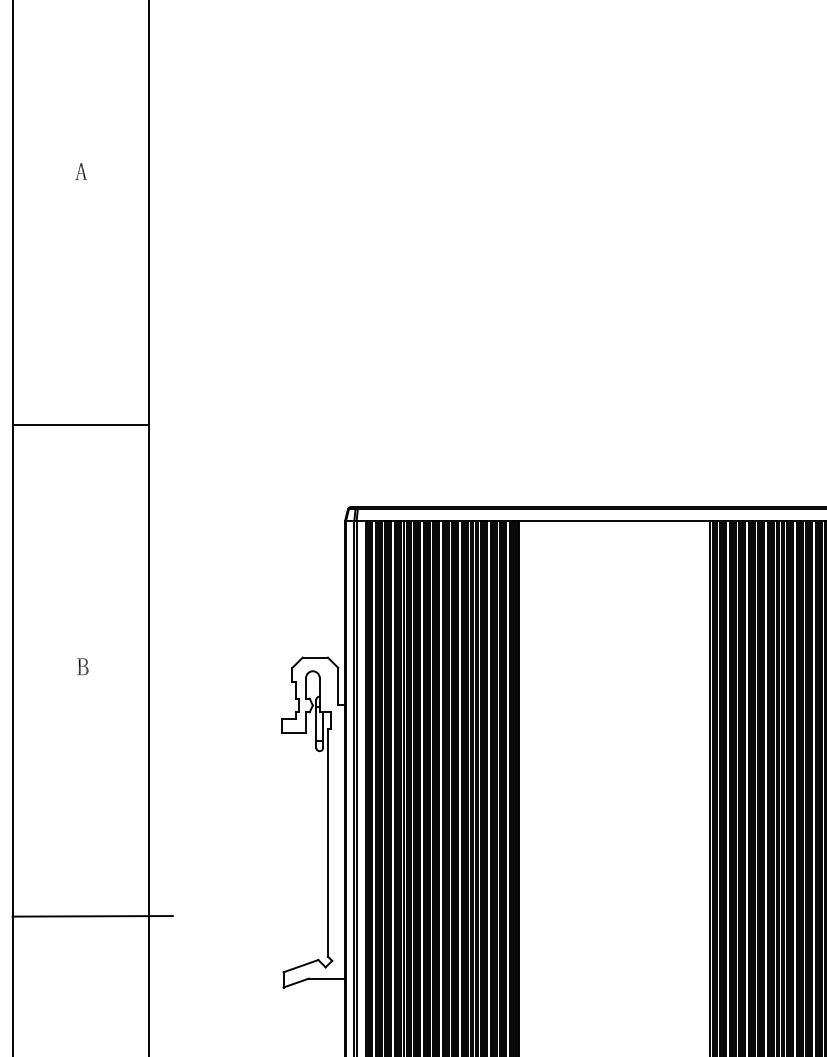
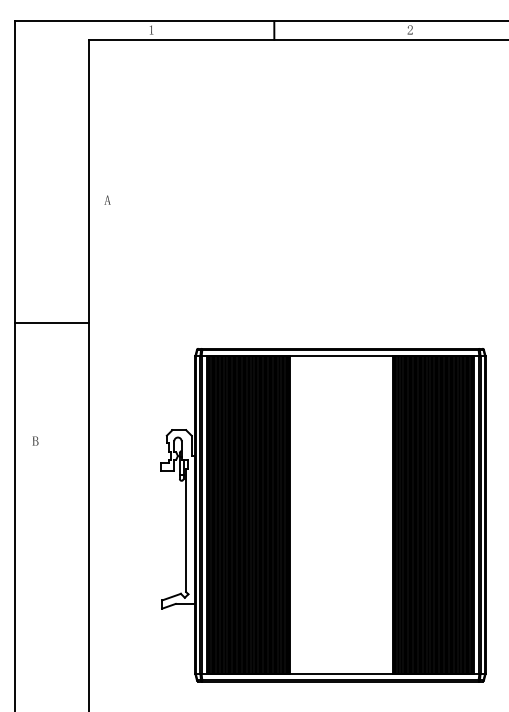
part: (81, 170) -> (107, 199), moved
line: (81, 425) -> (52, 323), moved
part: (82, 665) -> (35, 440), moved
line: (92, 916) -> (58, 570), removed

